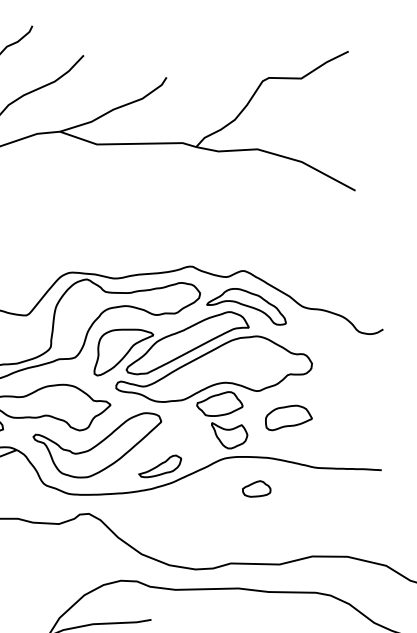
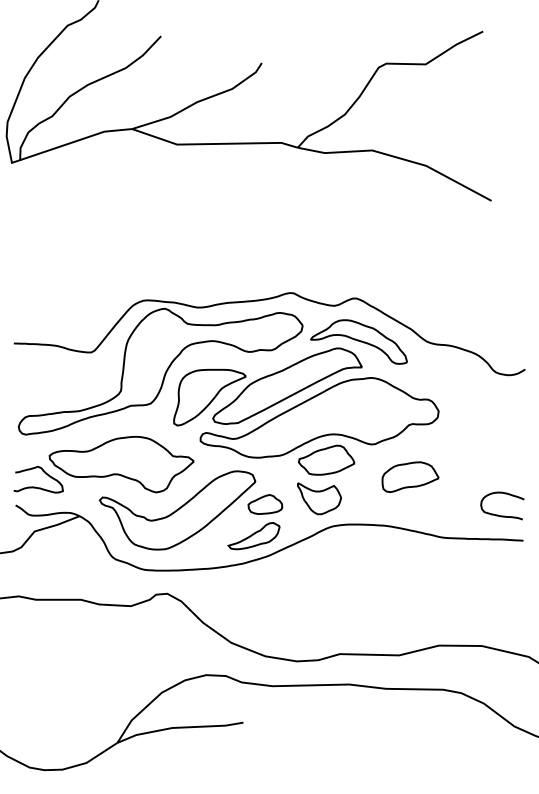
part: (229, 435) -> (319, 498), moved
curve: (361, 448) -> (498, 514), added
part: (256, 488) -> (265, 504), moved

